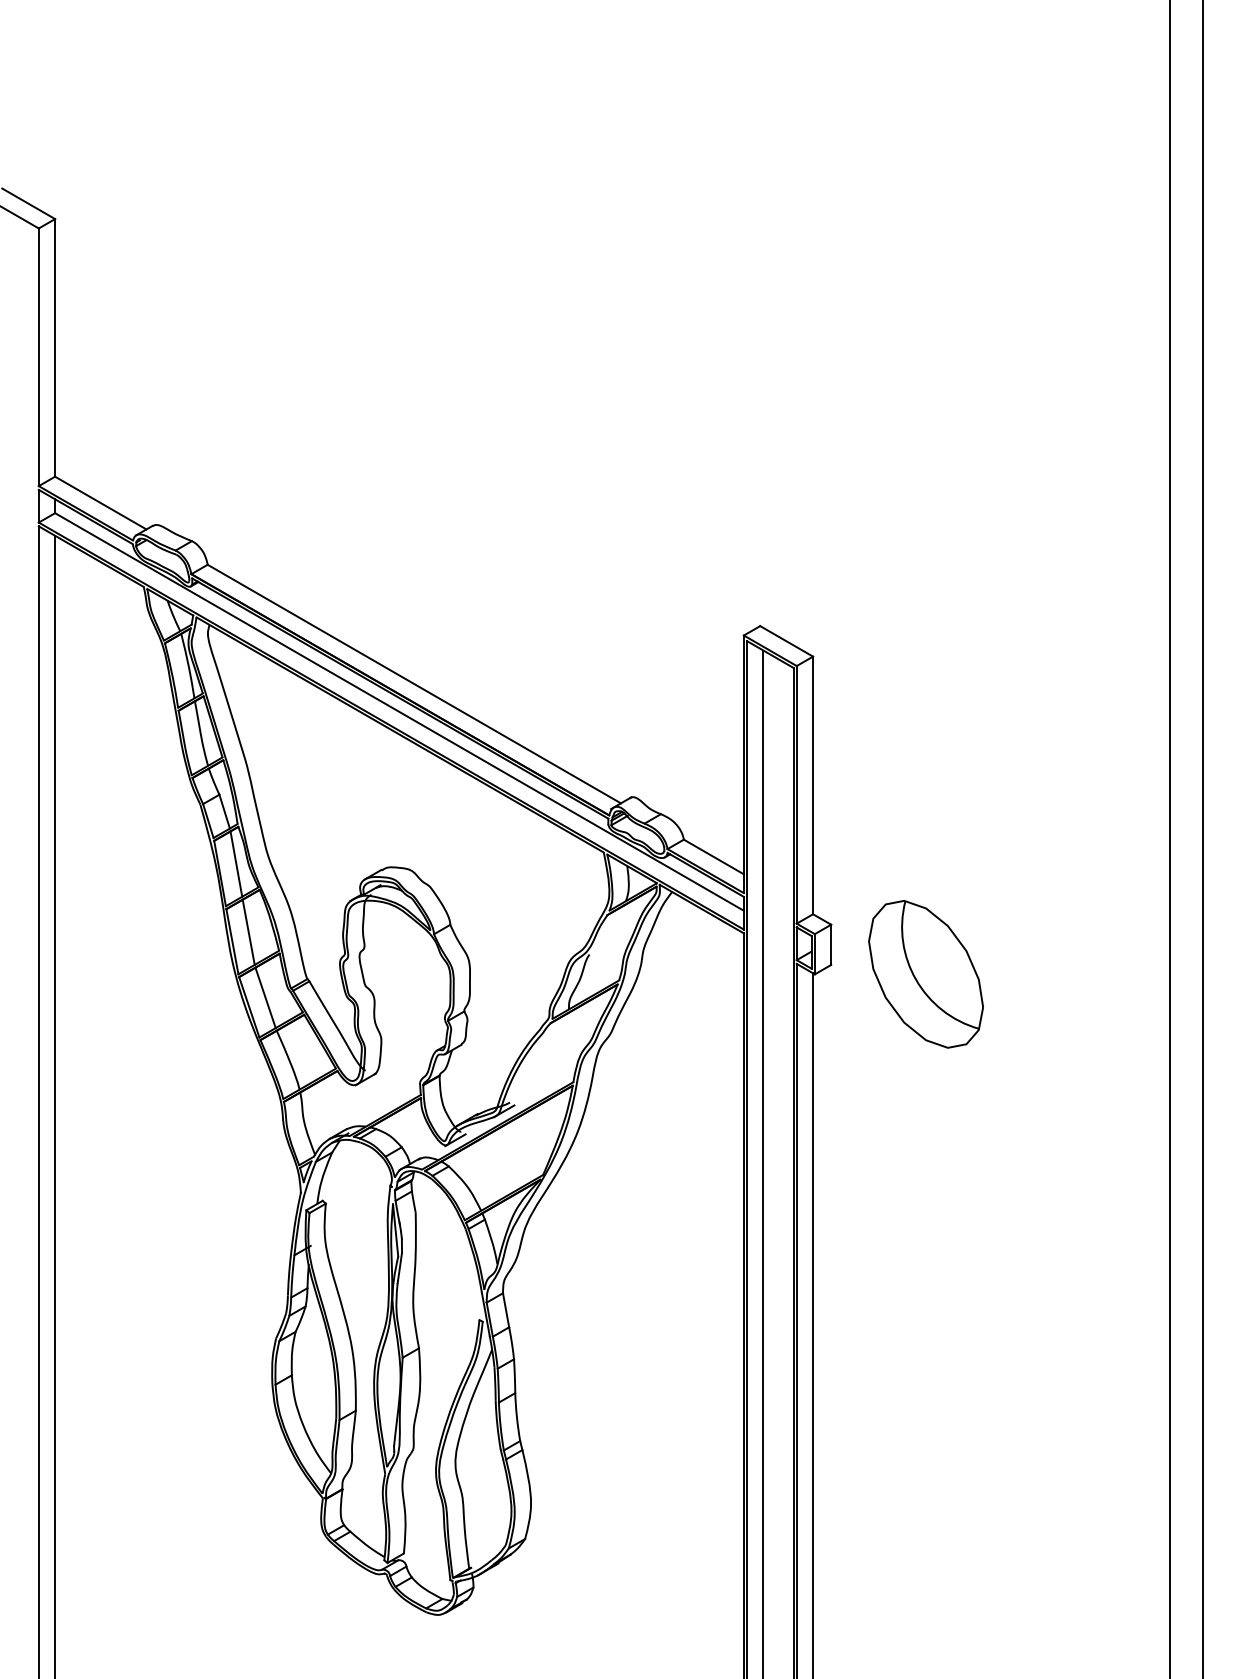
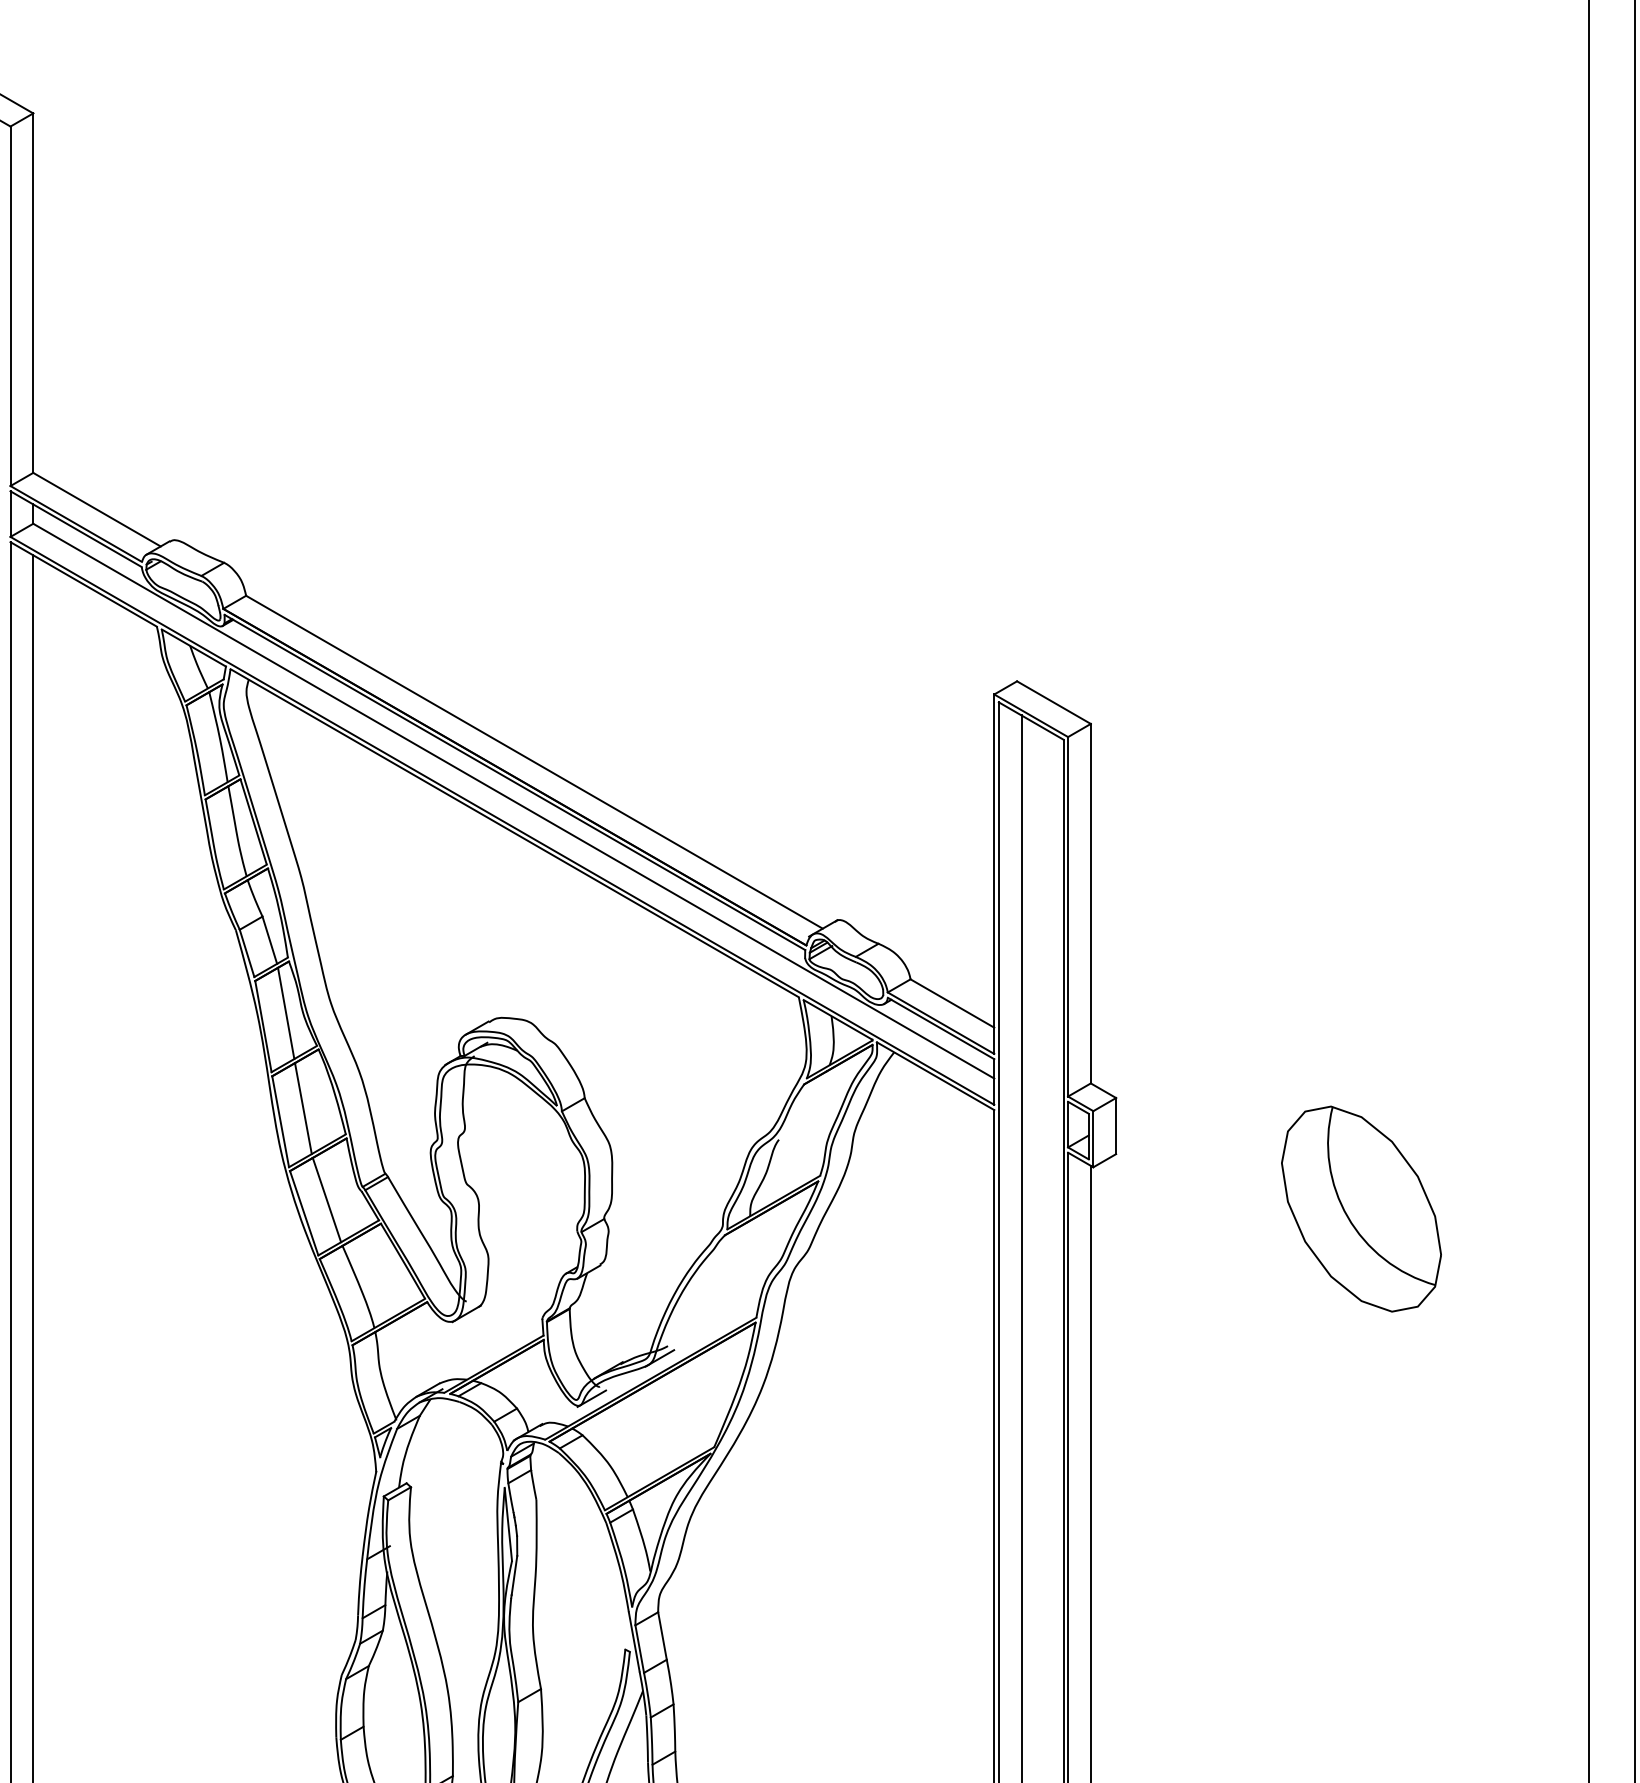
part: (925, 974) -> (1360, 1209), moved

